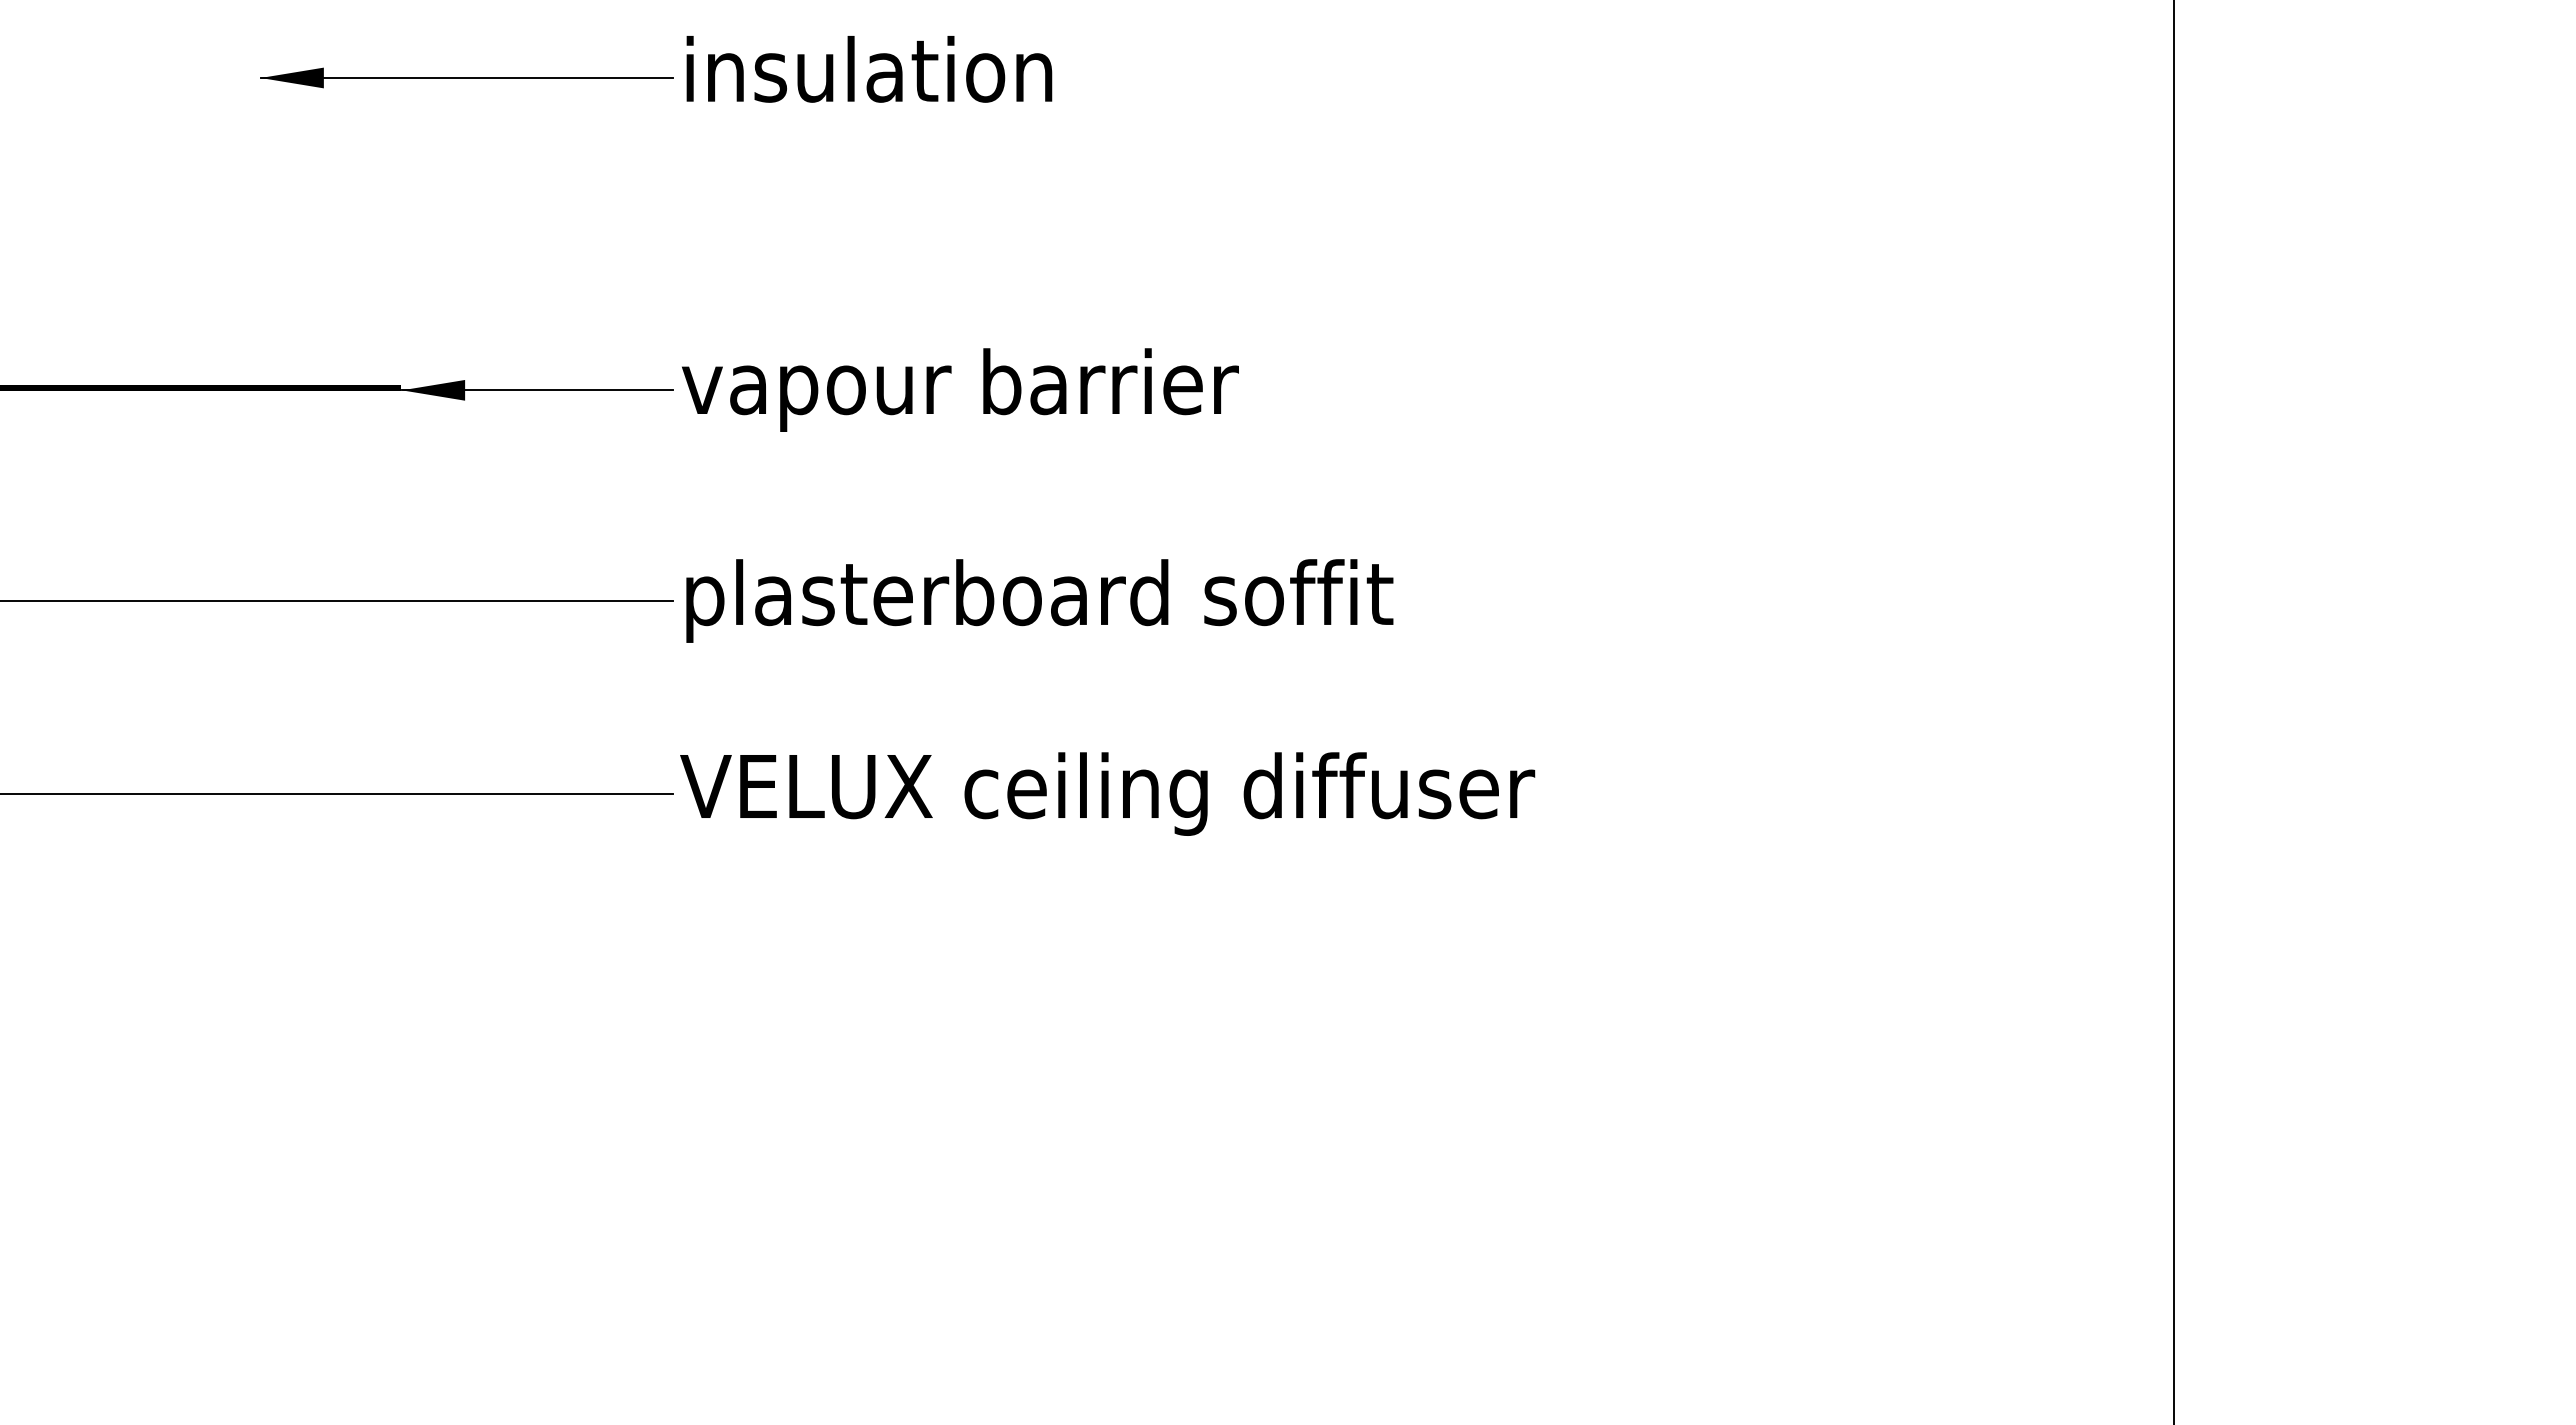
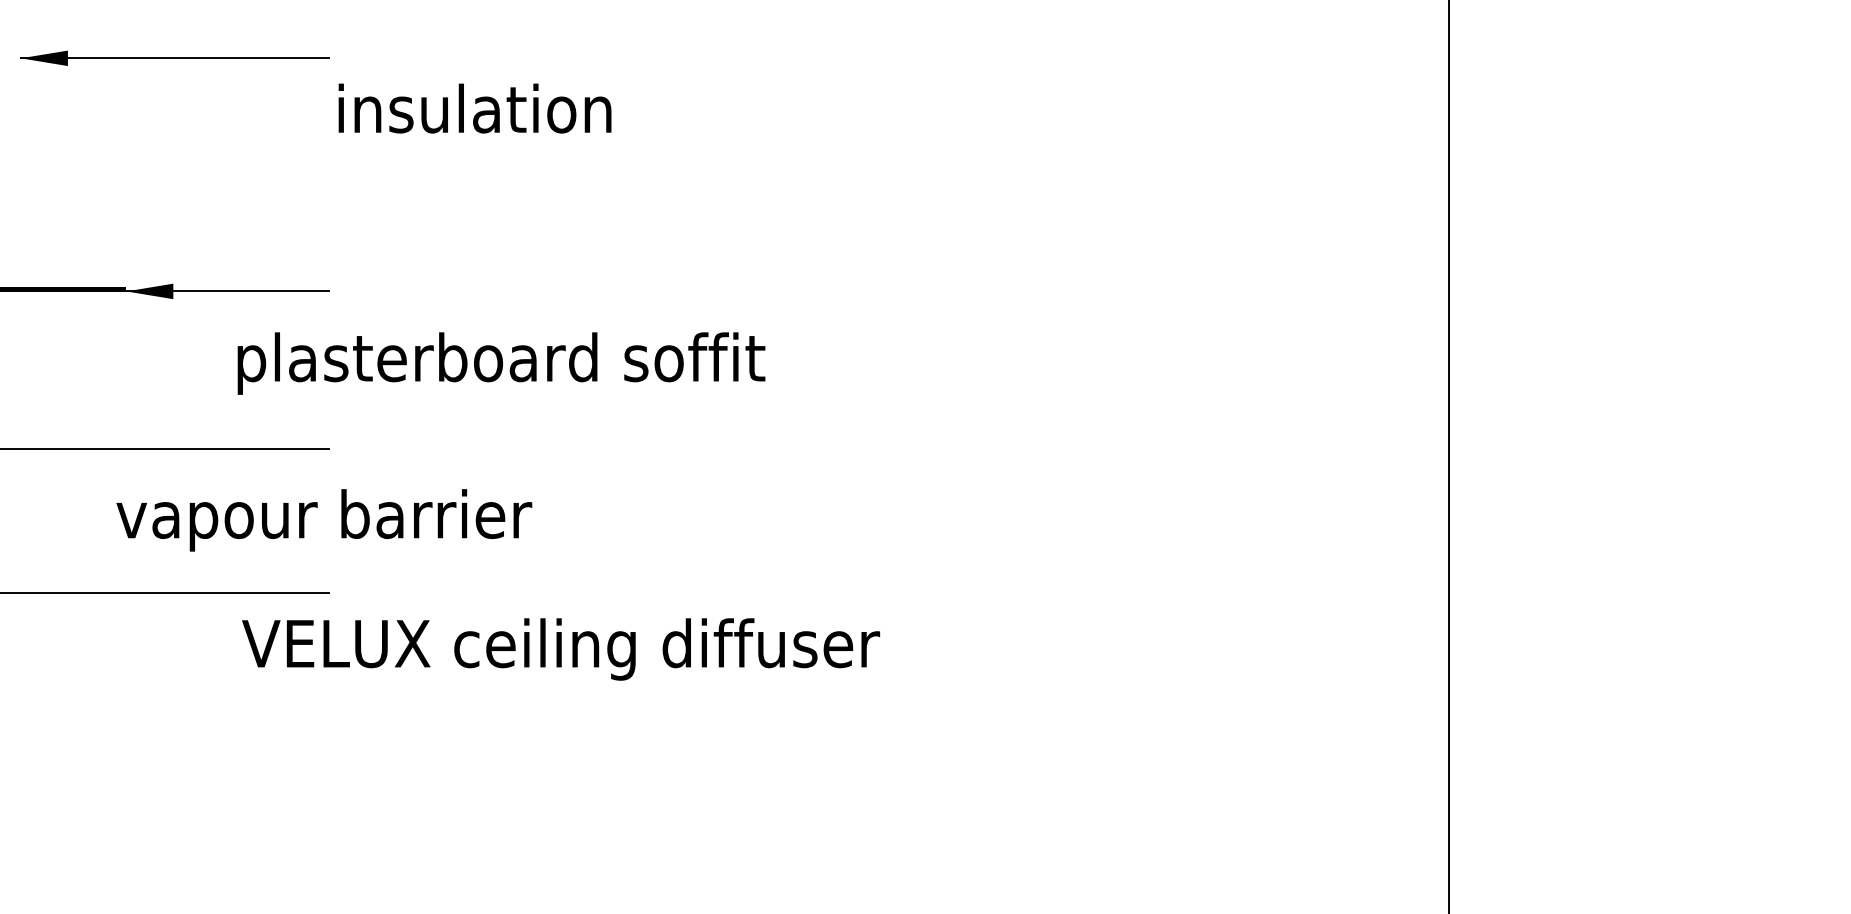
text: (869, 69) -> (475, 108), moved
text: (960, 389) -> (324, 519), moved
text: (1039, 600) -> (501, 363), moved
text: (1107, 793) -> (560, 649), moved

